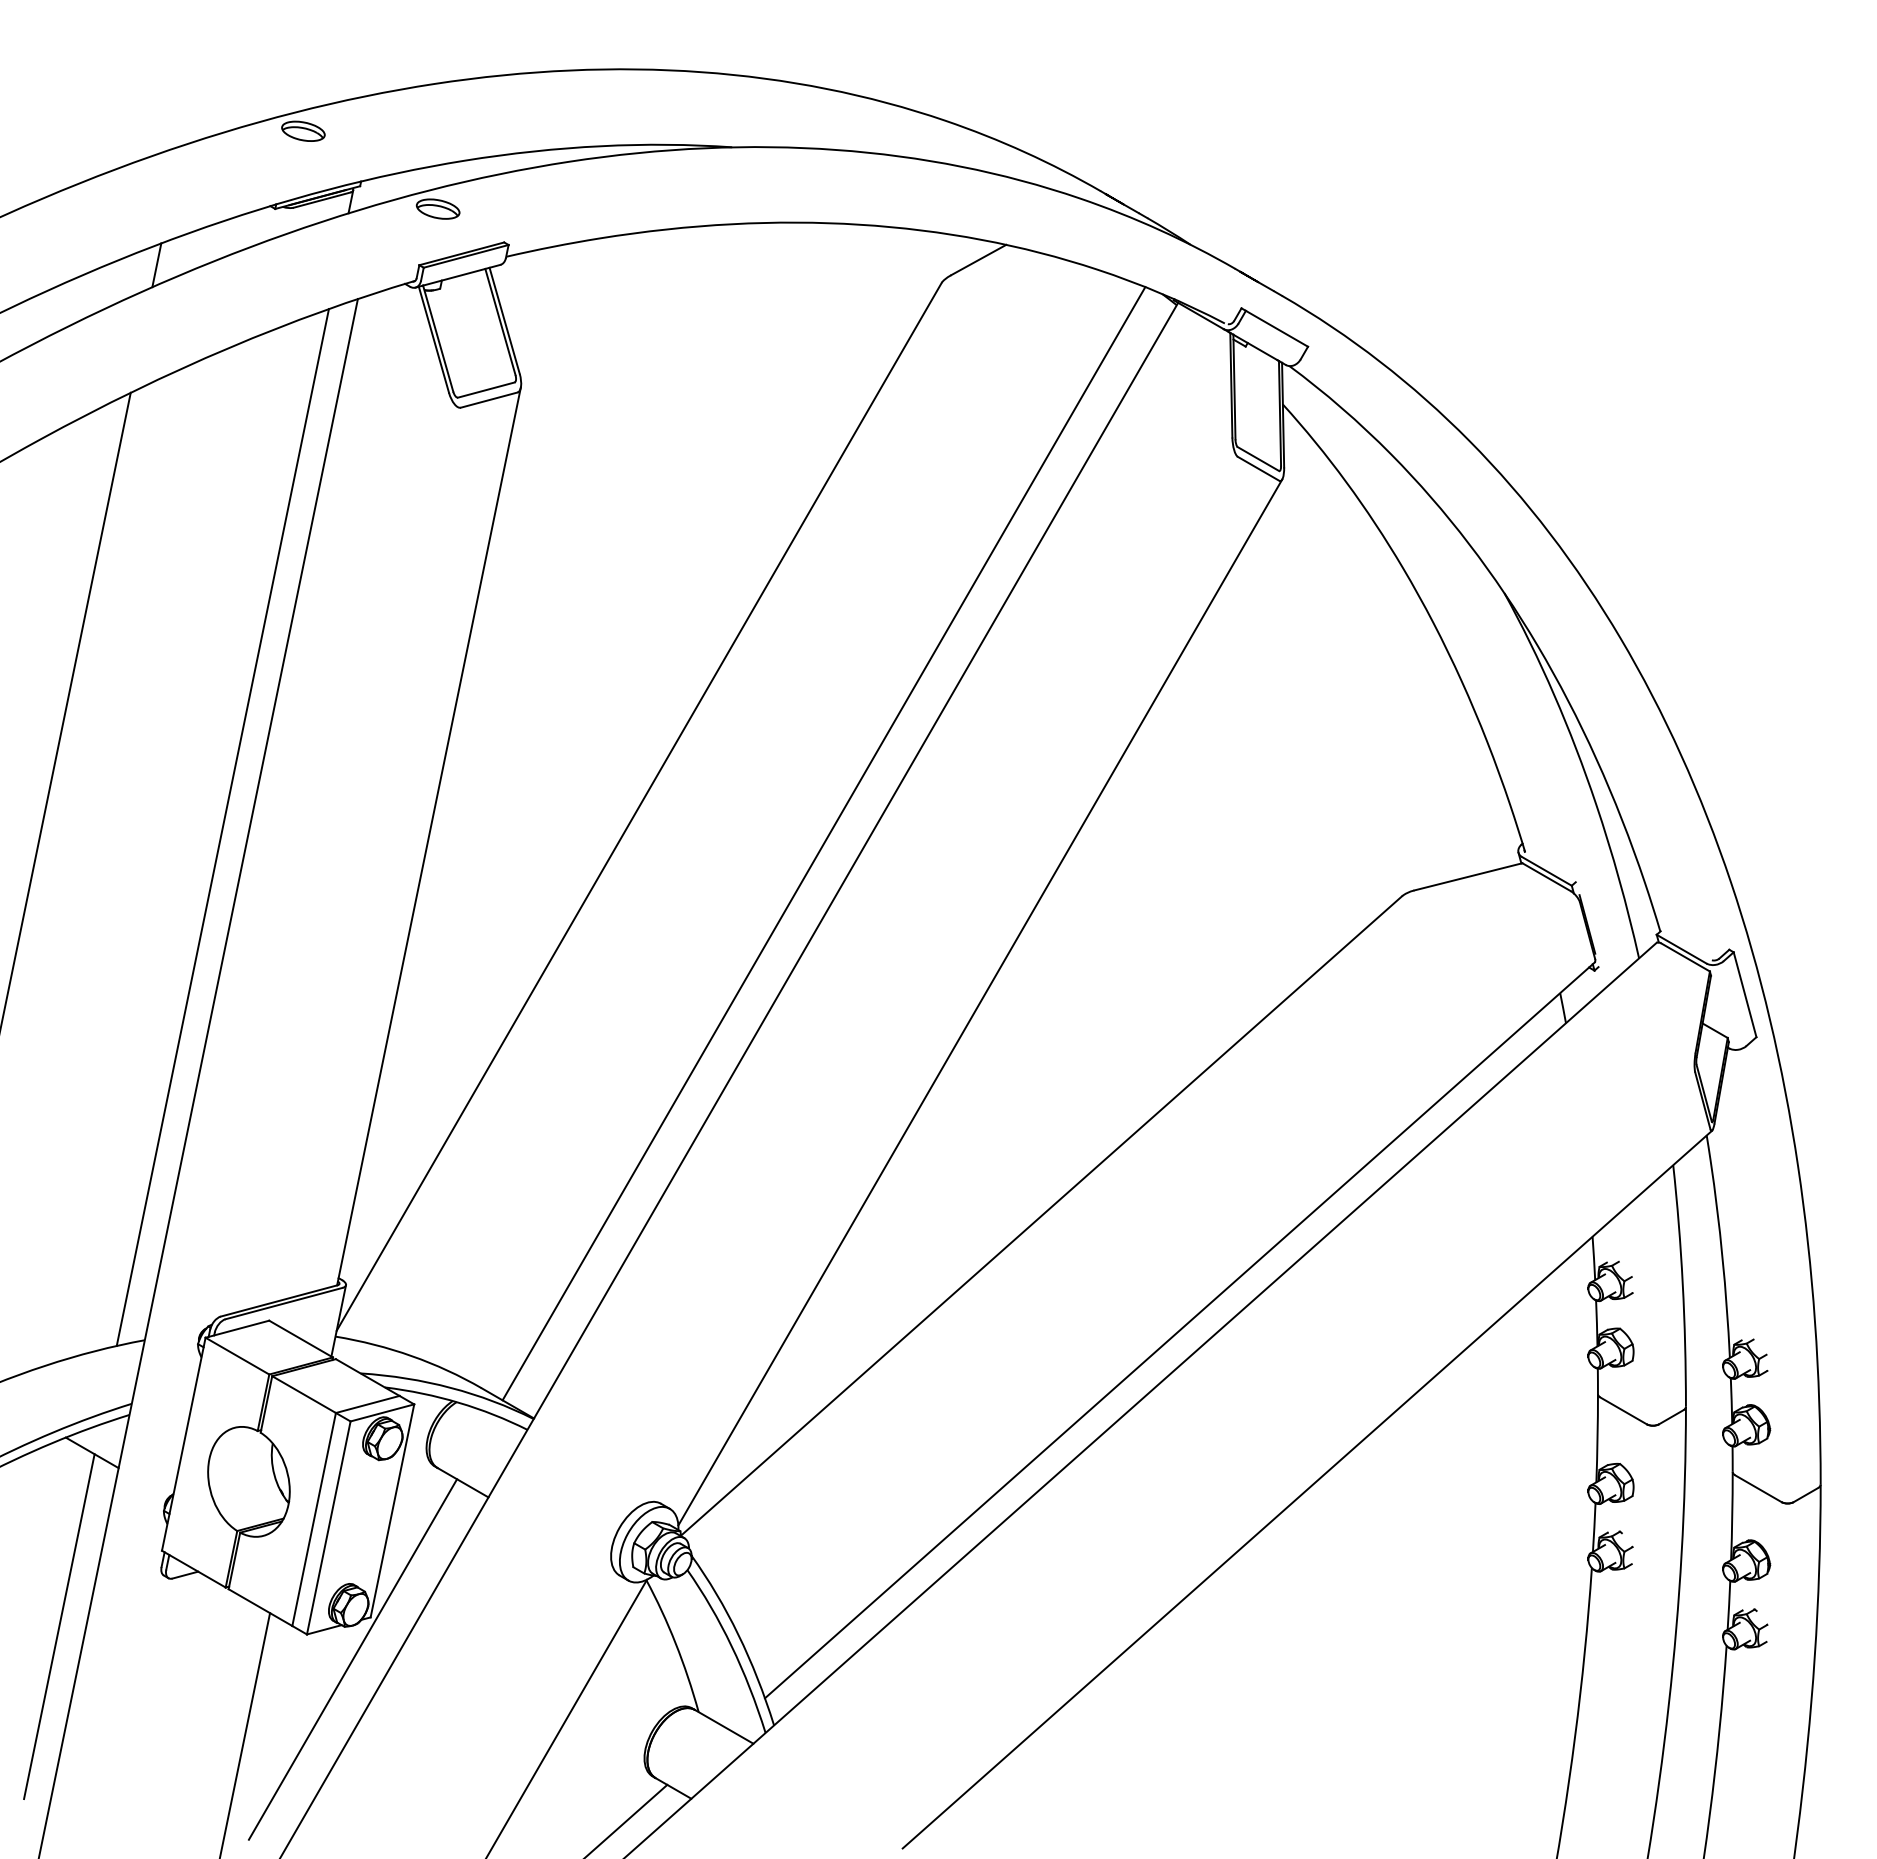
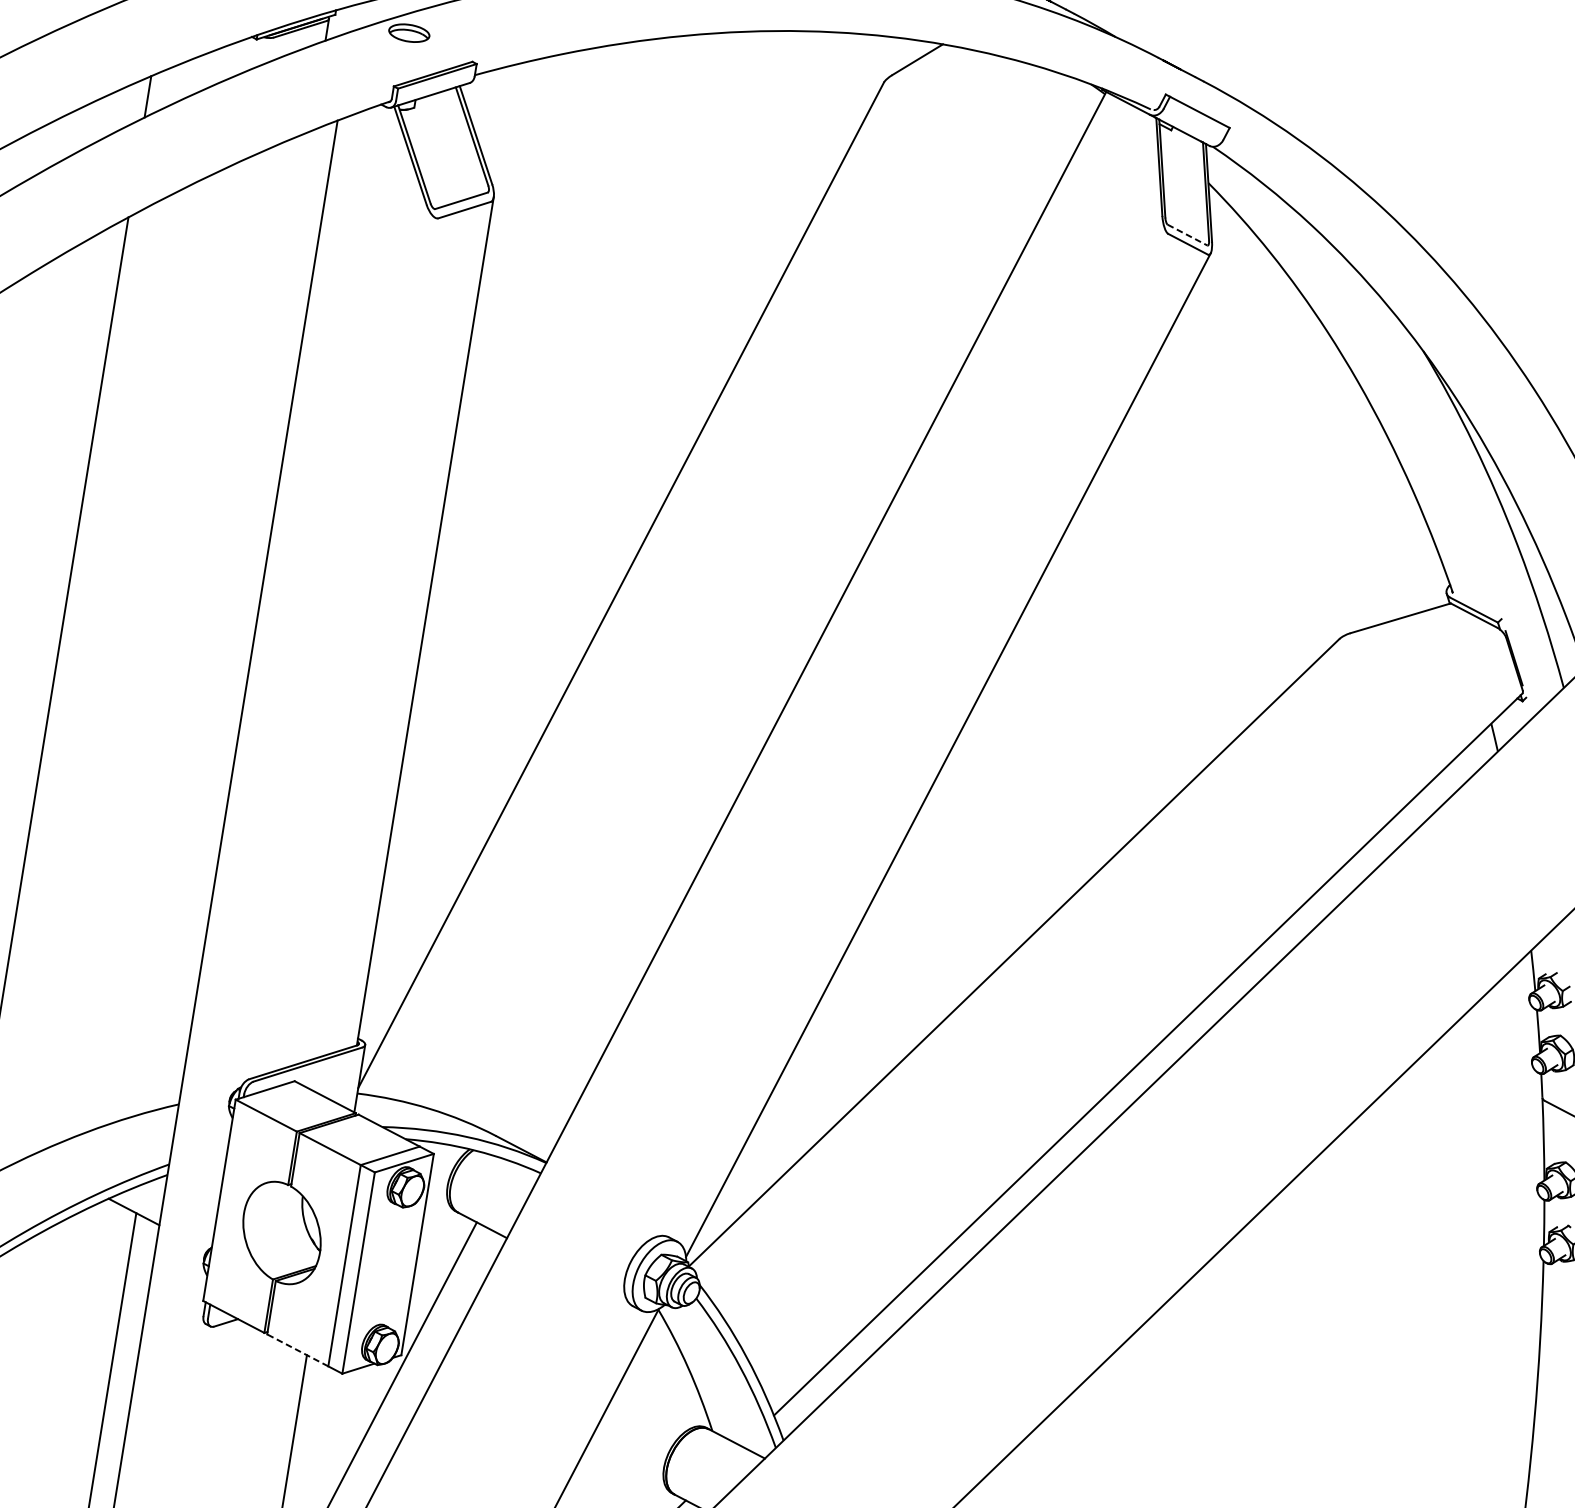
line: (1258, 459) -> (1187, 235), solid -> dashed
line: (222, 827) -> (231, 621), removed
line: (823, 843) -> (795, 612), removed
line: (260, 1607) -> (297, 1350), solid -> dashed

